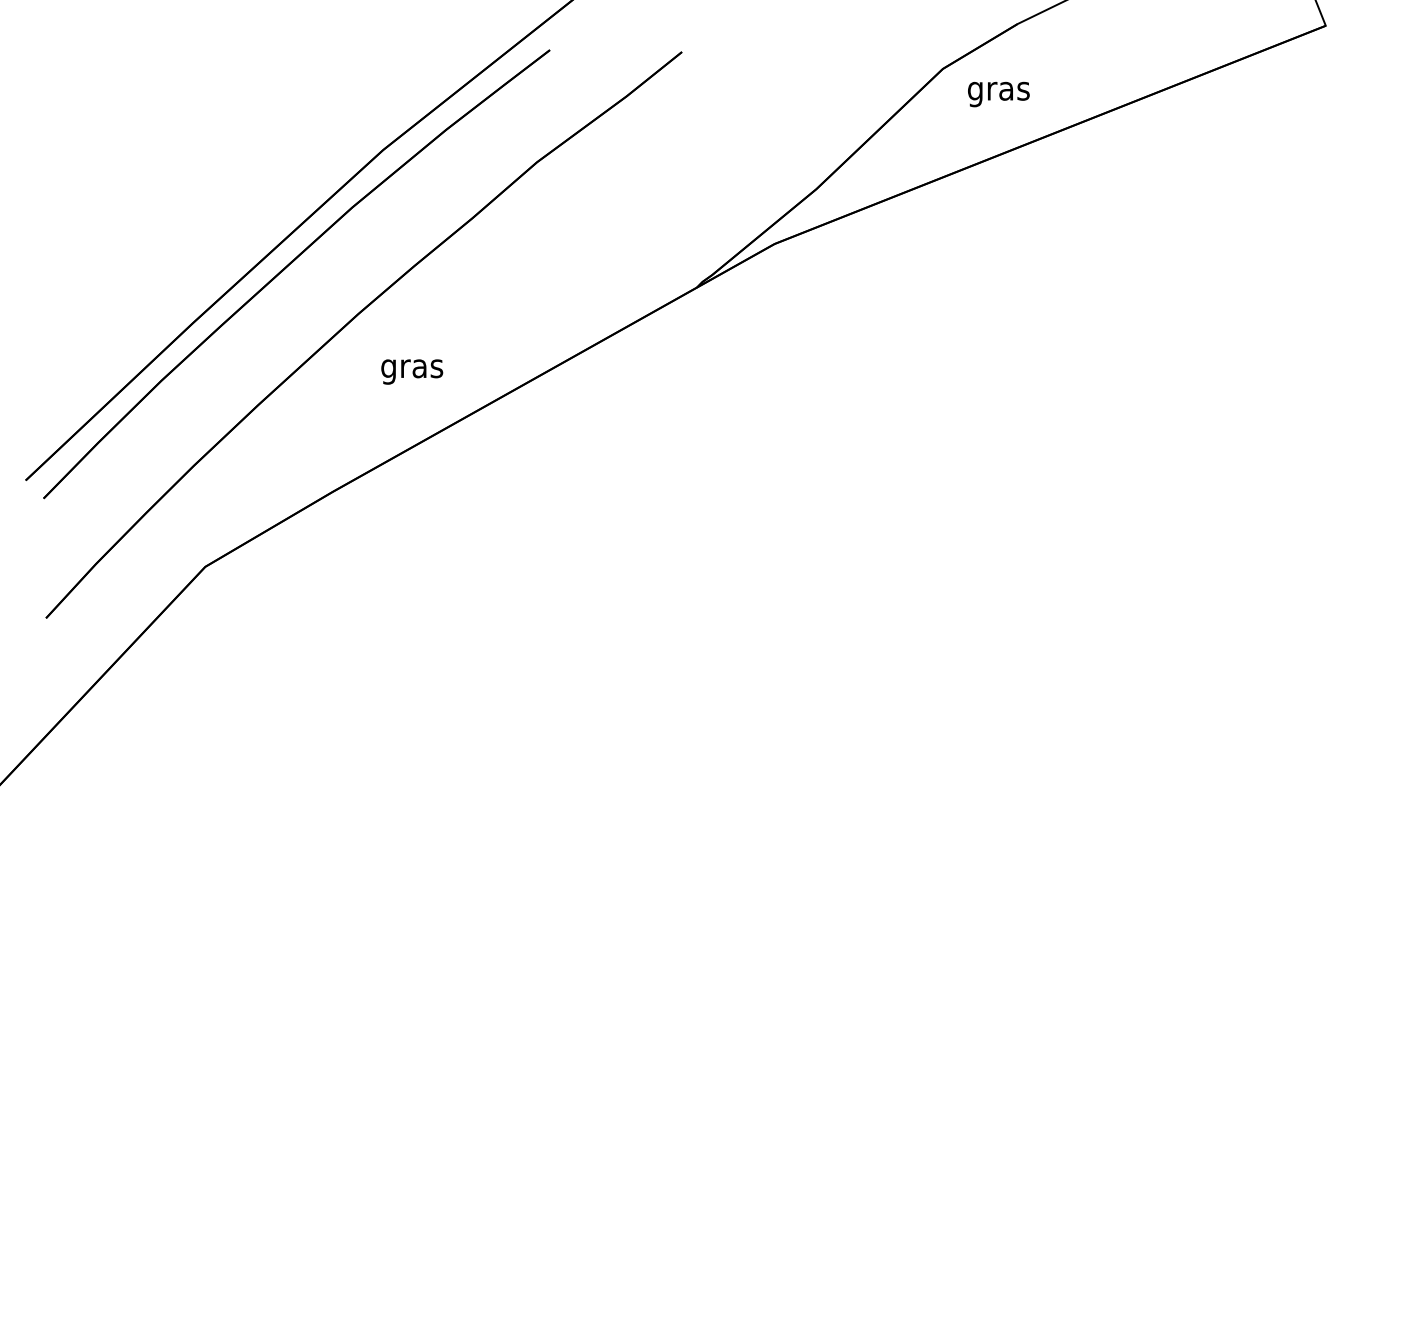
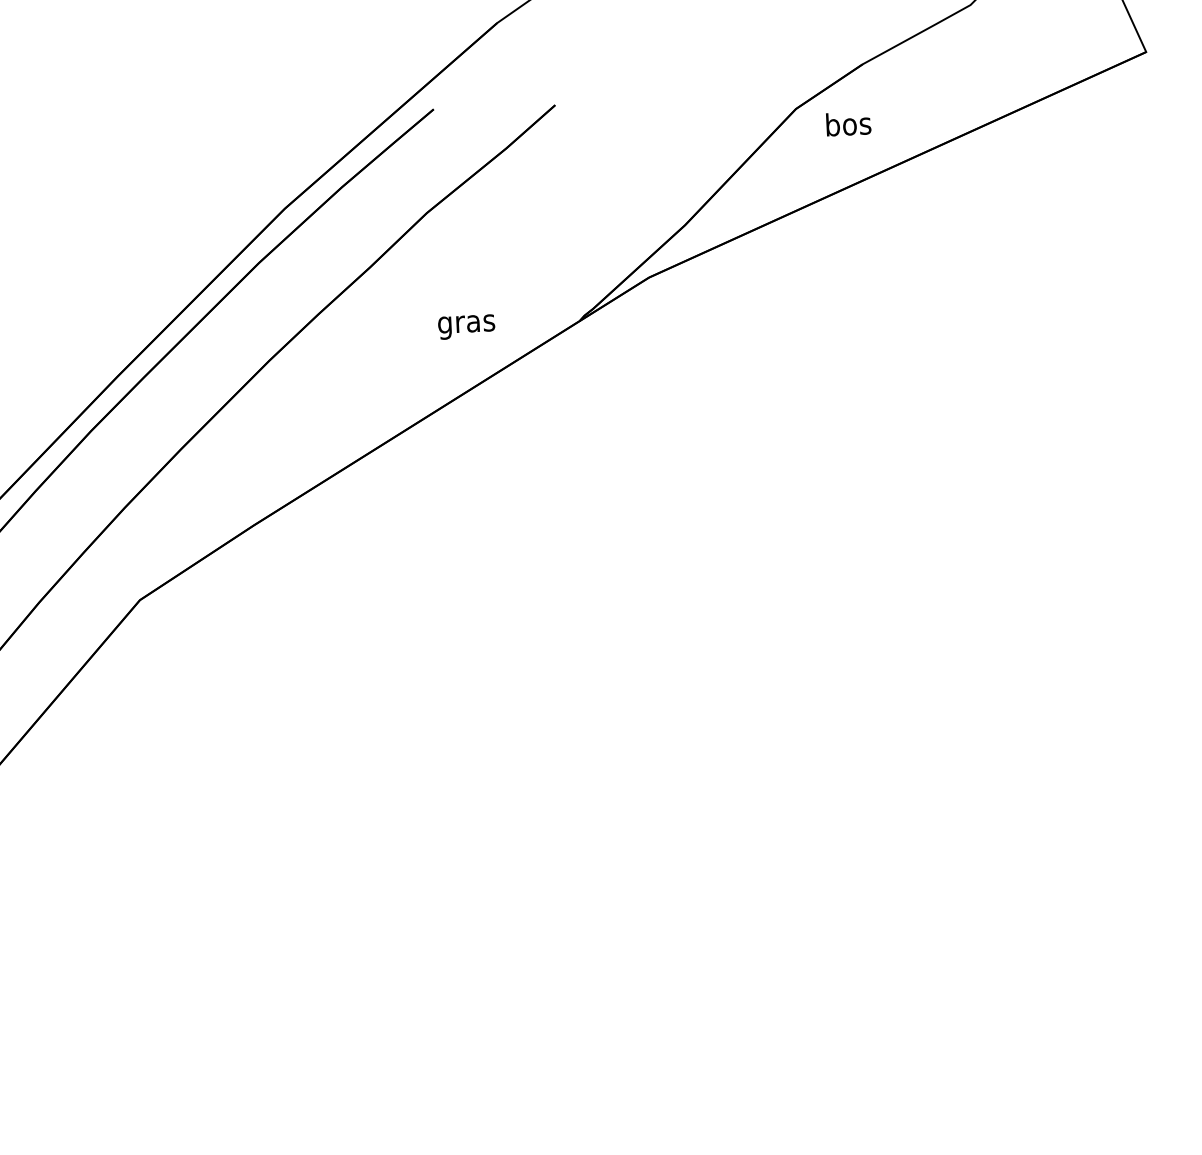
text: (998, 91) -> (848, 127), gras -> bos
text: (412, 371) -> (466, 326), moved

